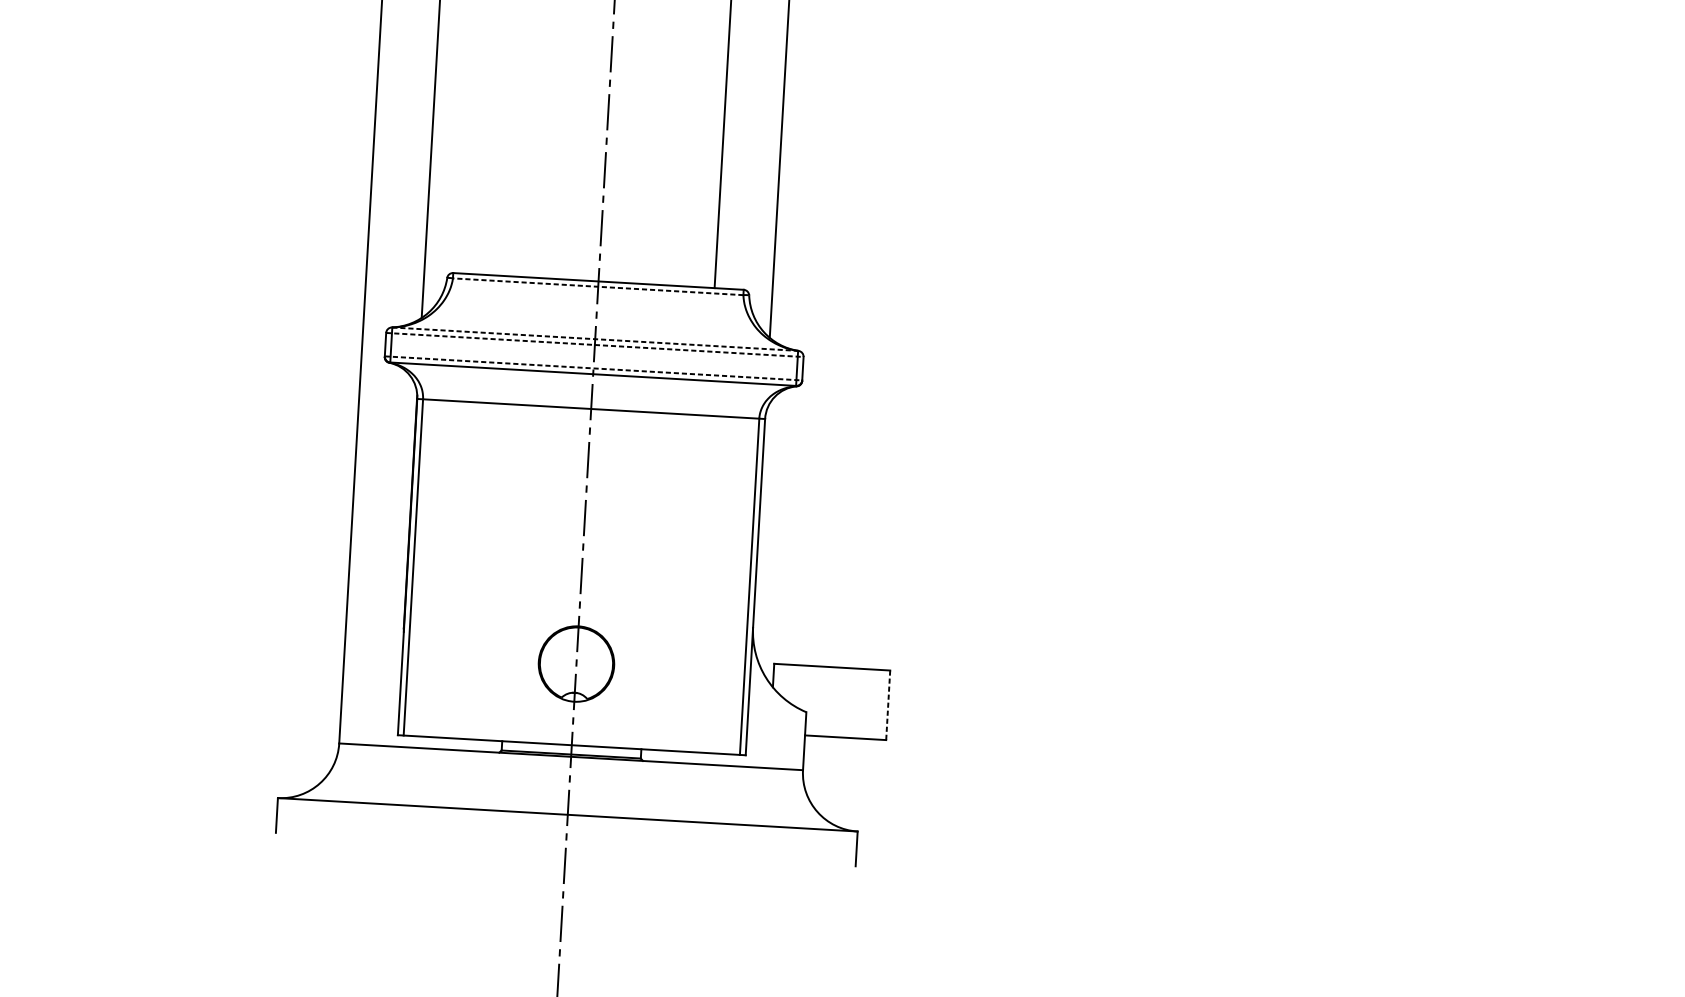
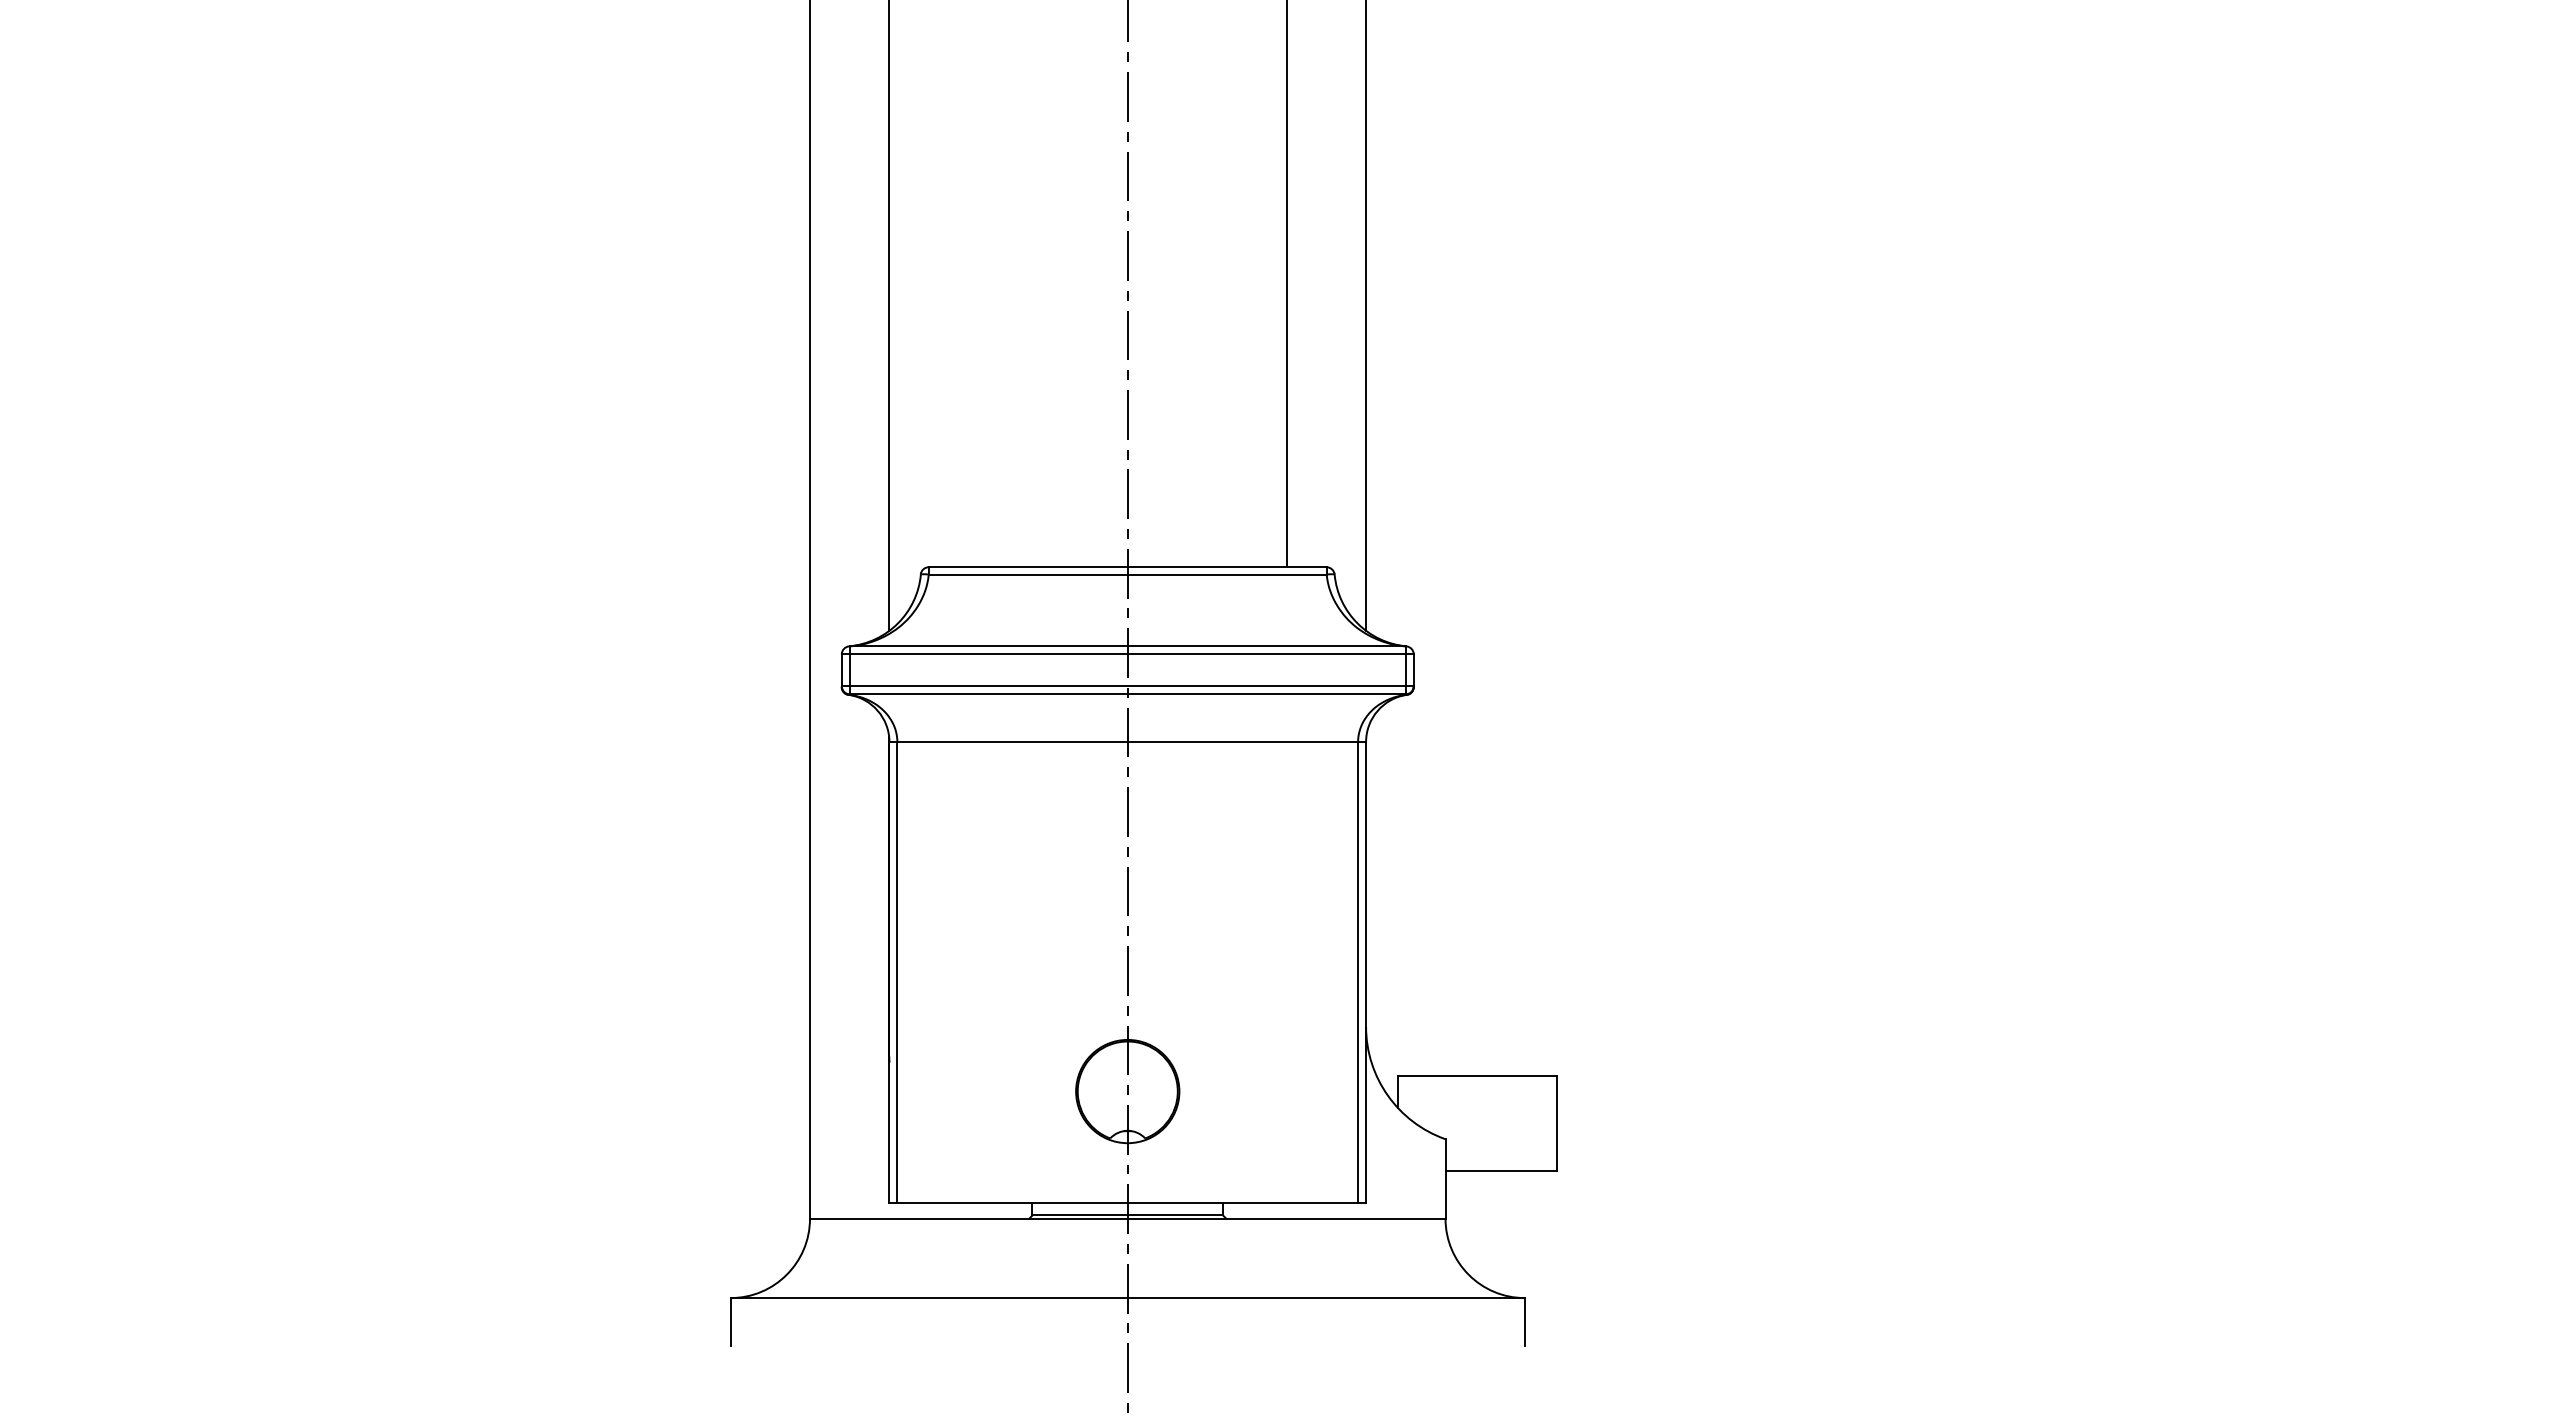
line: (598, 286) -> (1127, 574), dashed -> solid
line: (595, 339) -> (1128, 646), dashed -> solid
line: (594, 345) -> (1127, 654), dashed -> solid
line: (593, 368) -> (1127, 686), dashed -> solid
line: (888, 705) -> (1556, 1123), dashed -> solid

